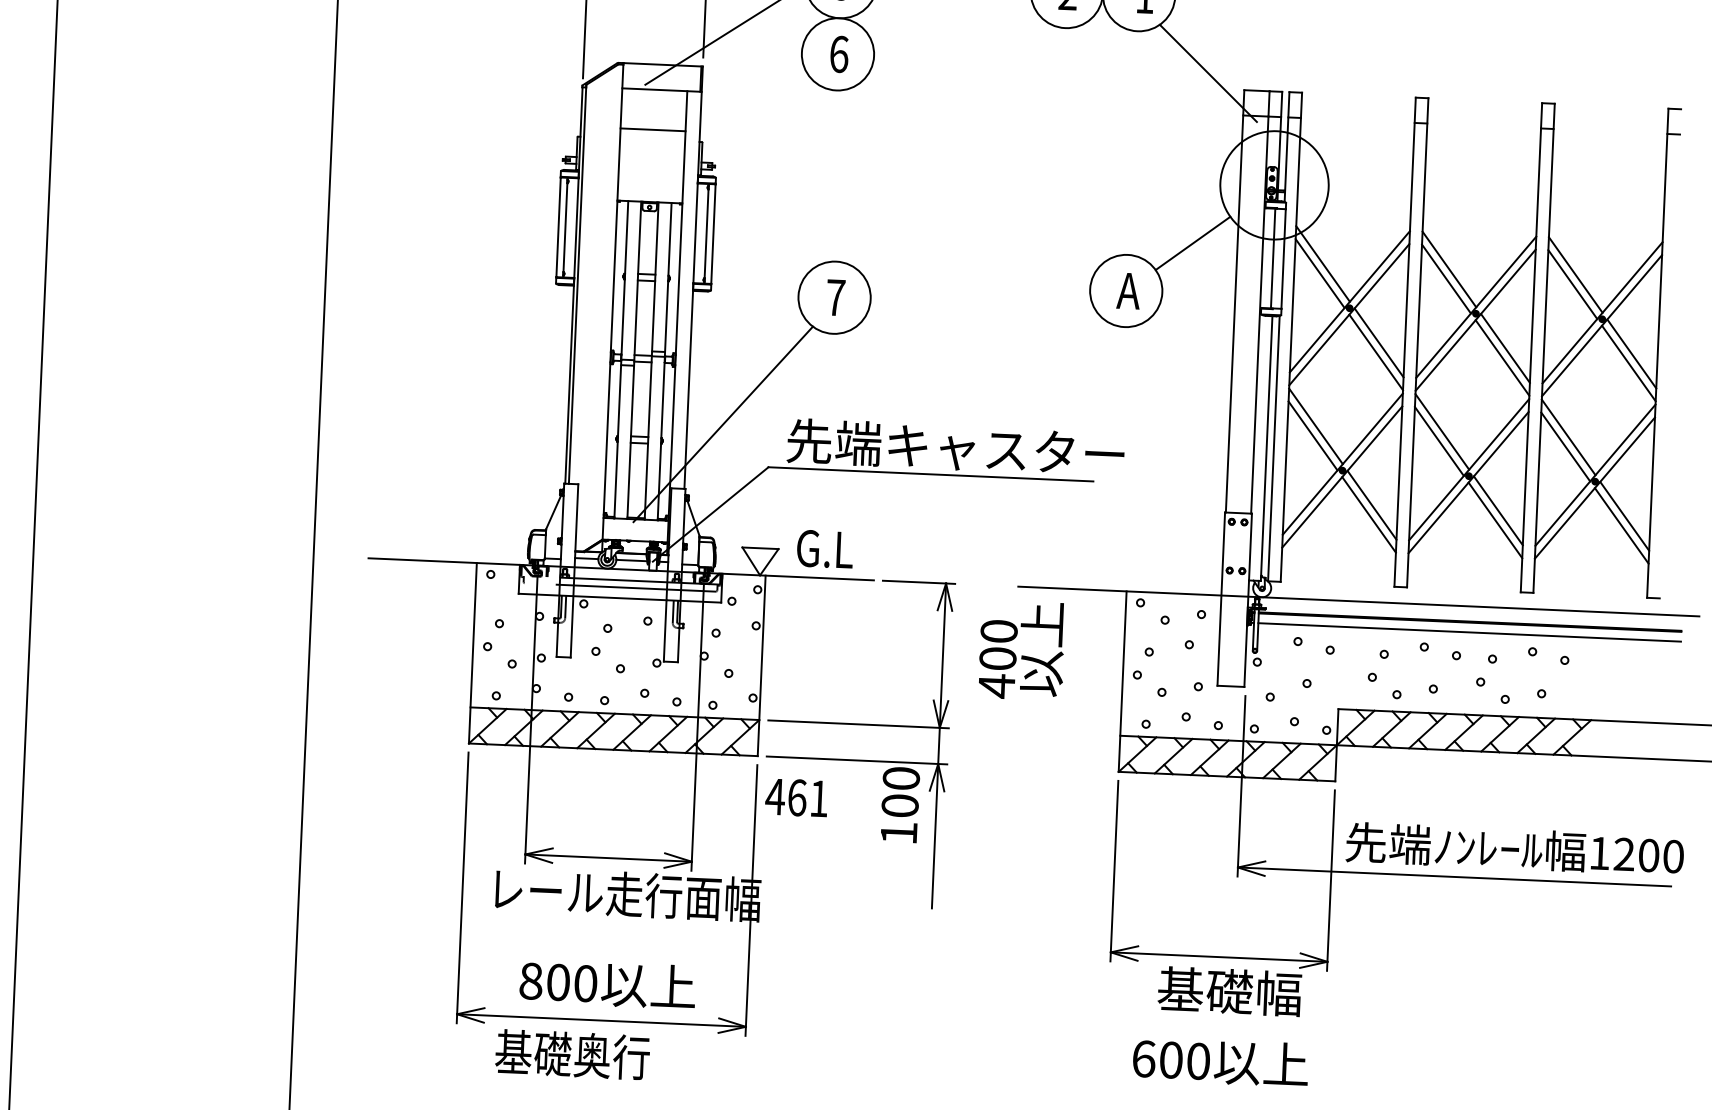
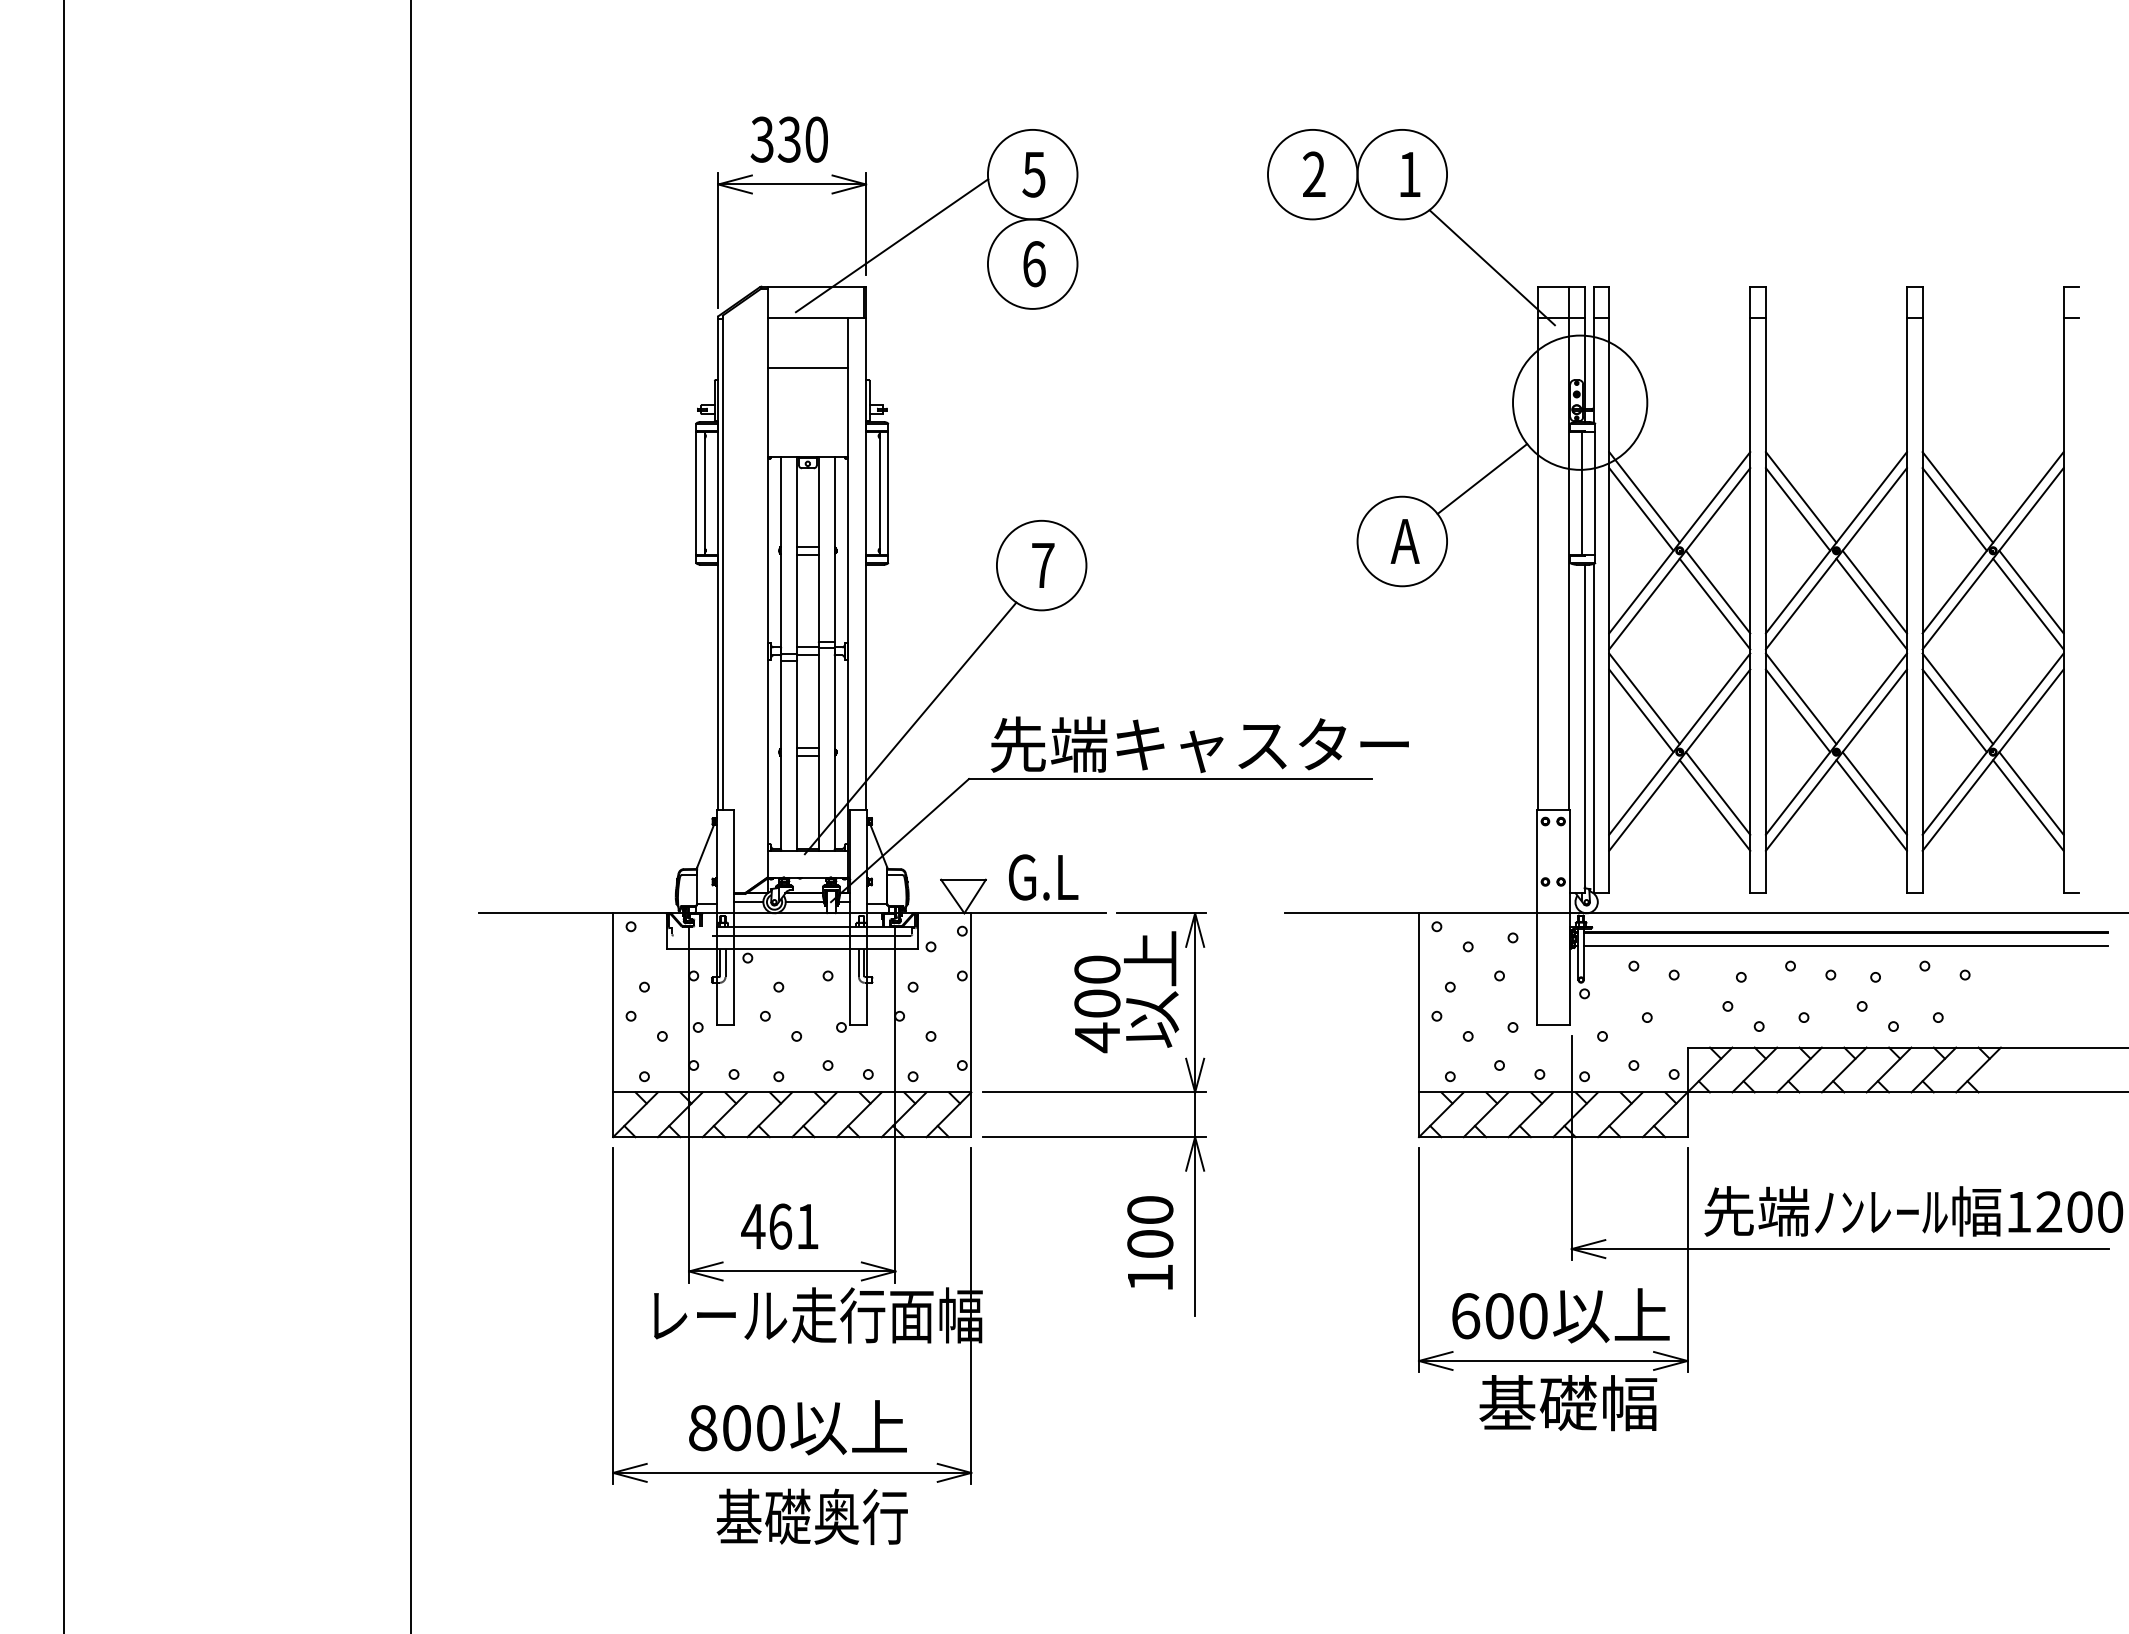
text: (1021, 650) -> (1126, 992), moved
text: (796, 797) -> (779, 1226), moved
text: (900, 804) -> (1150, 1242), moved
text: (571, 1054) -> (811, 1516), moved
text: (1220, 1061) -> (1560, 1315), moved

